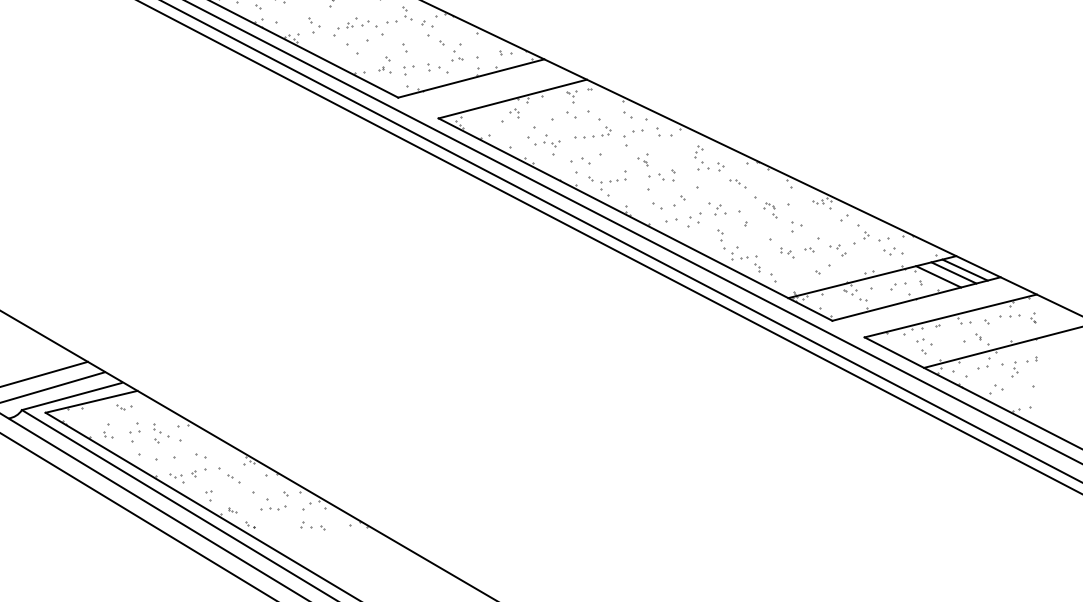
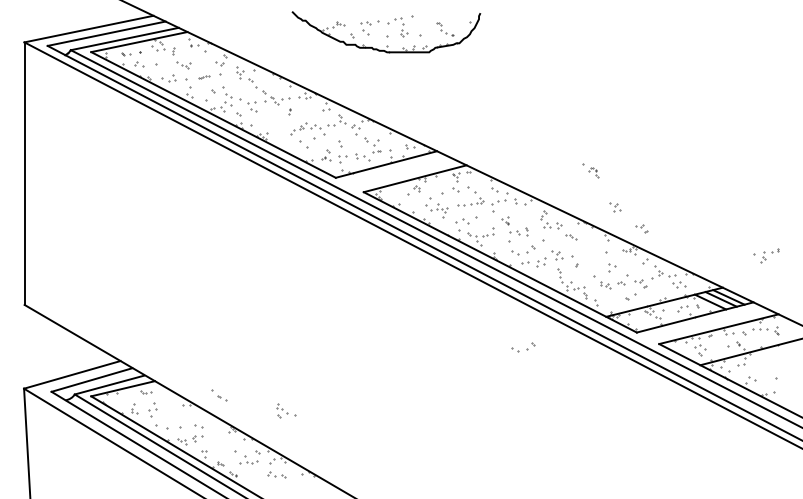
part: (314, 25) -> (277, 127), removed
part: (801, 140) -> (615, 207), added
part: (839, 170) -> (641, 228), added
part: (765, 206) -> (590, 170), moved
part: (668, 342) -> (523, 347), added
part: (1019, 366) -> (766, 255), moved
part: (167, 433) -> (286, 410), moved
part: (230, 475) -> (219, 395), moved

